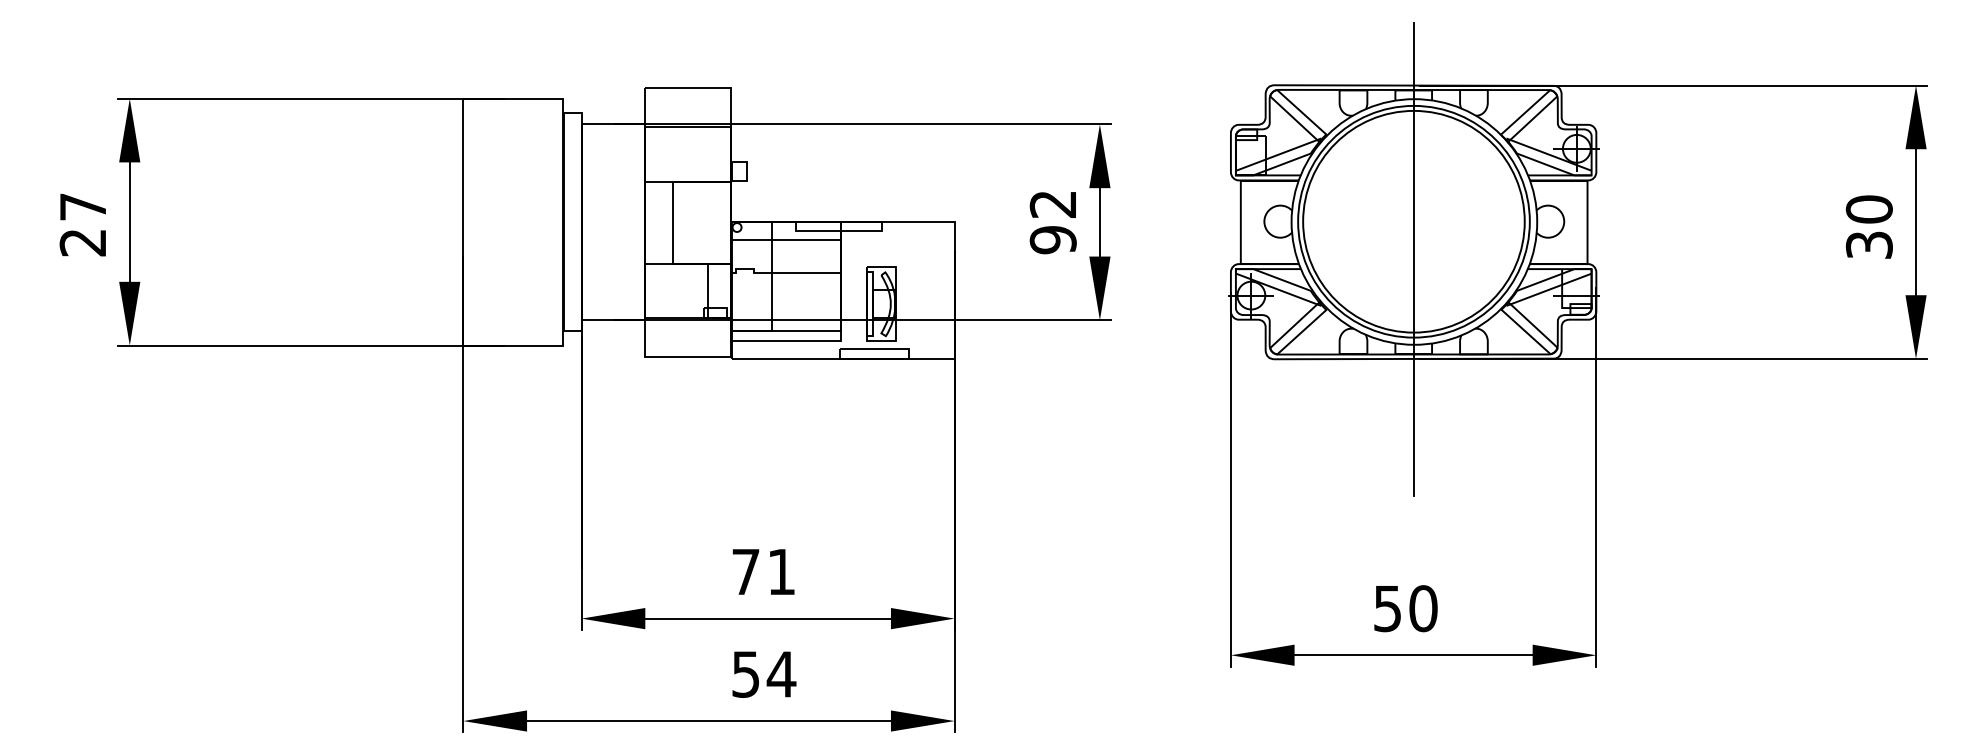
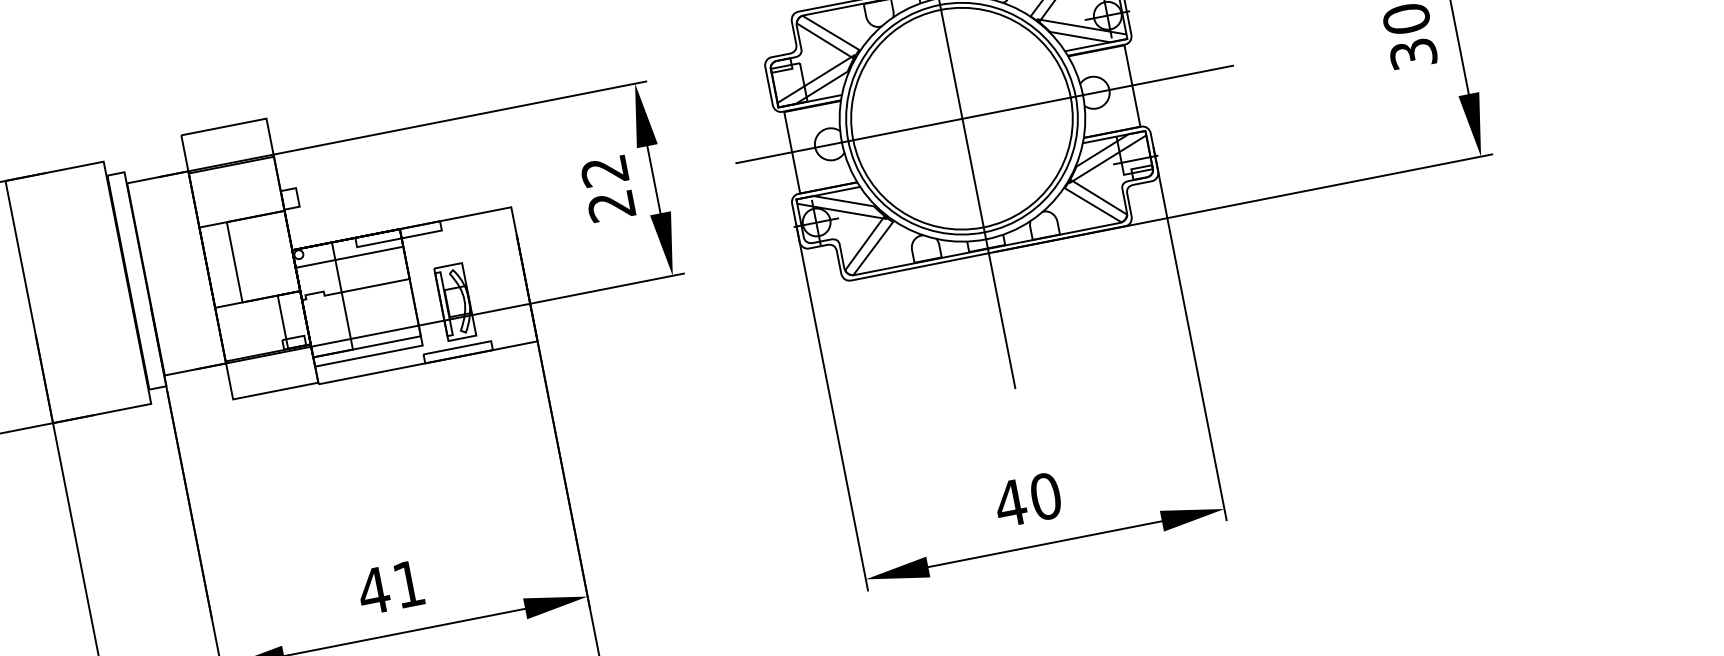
line: (1436, 221) -> (984, 114), added
text: (1052, 240) -> (610, 206), 92 -> 22
text: (745, 571) -> (373, 590), 71 -> 41
text: (1387, 609) -> (1010, 504), 50 -> 40

